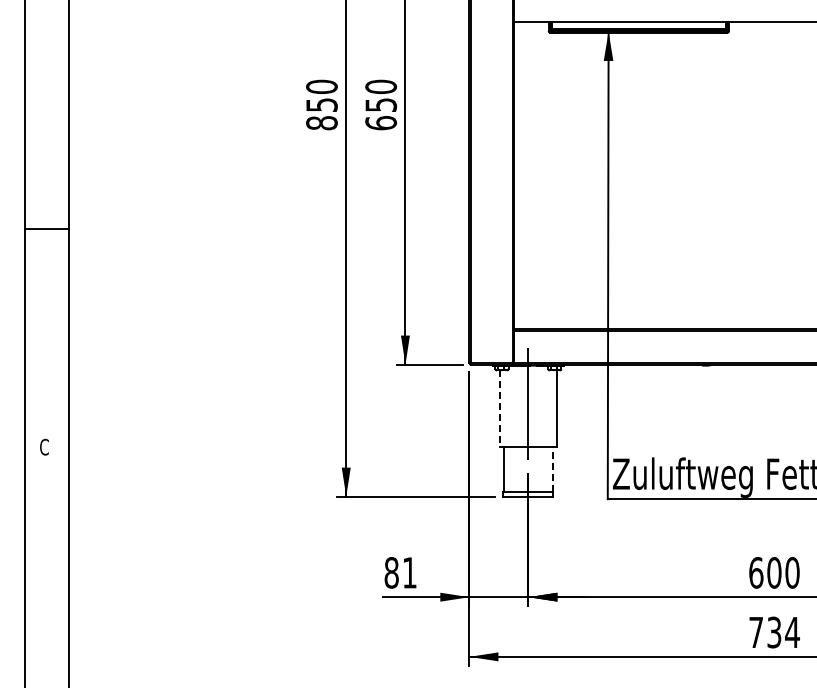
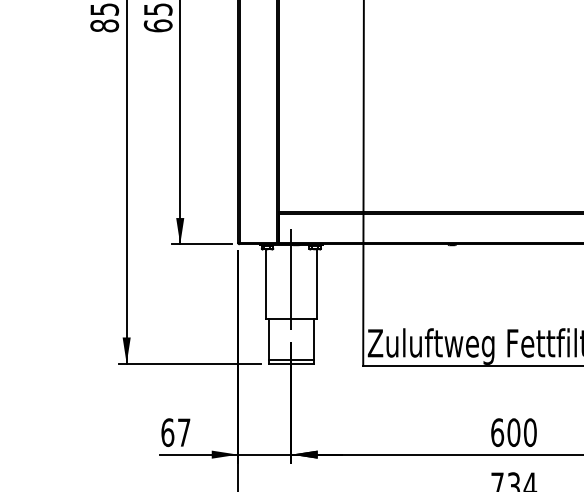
line: (500, 408) -> (266, 283), dashed -> solid
line: (553, 469) -> (314, 339), dashed -> solid
text: (400, 572) -> (175, 432), 81 -> 67

